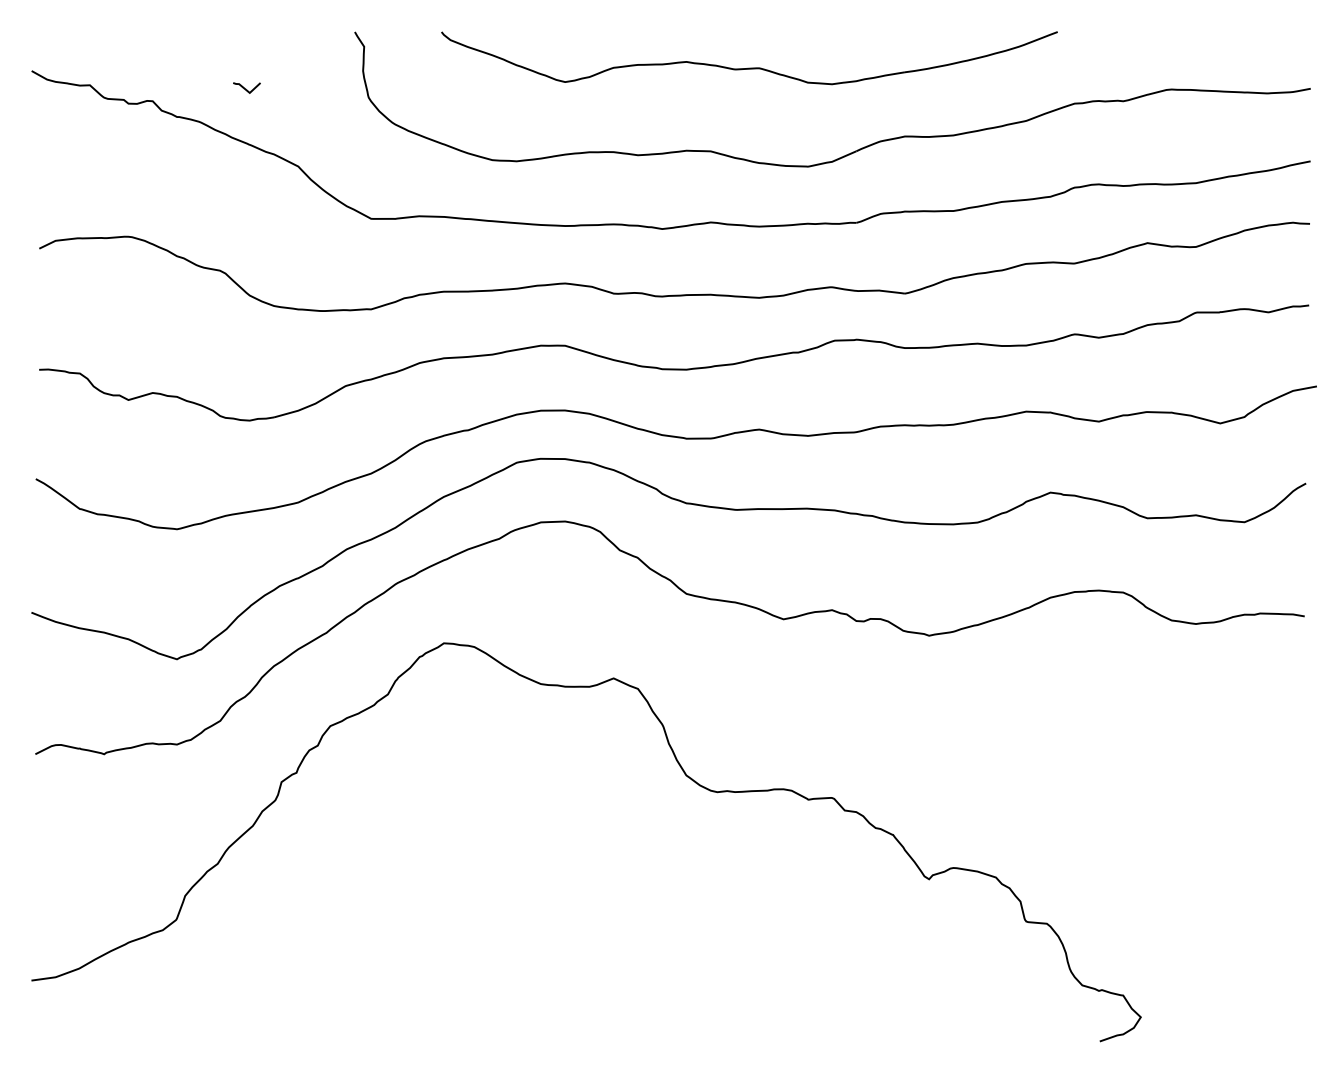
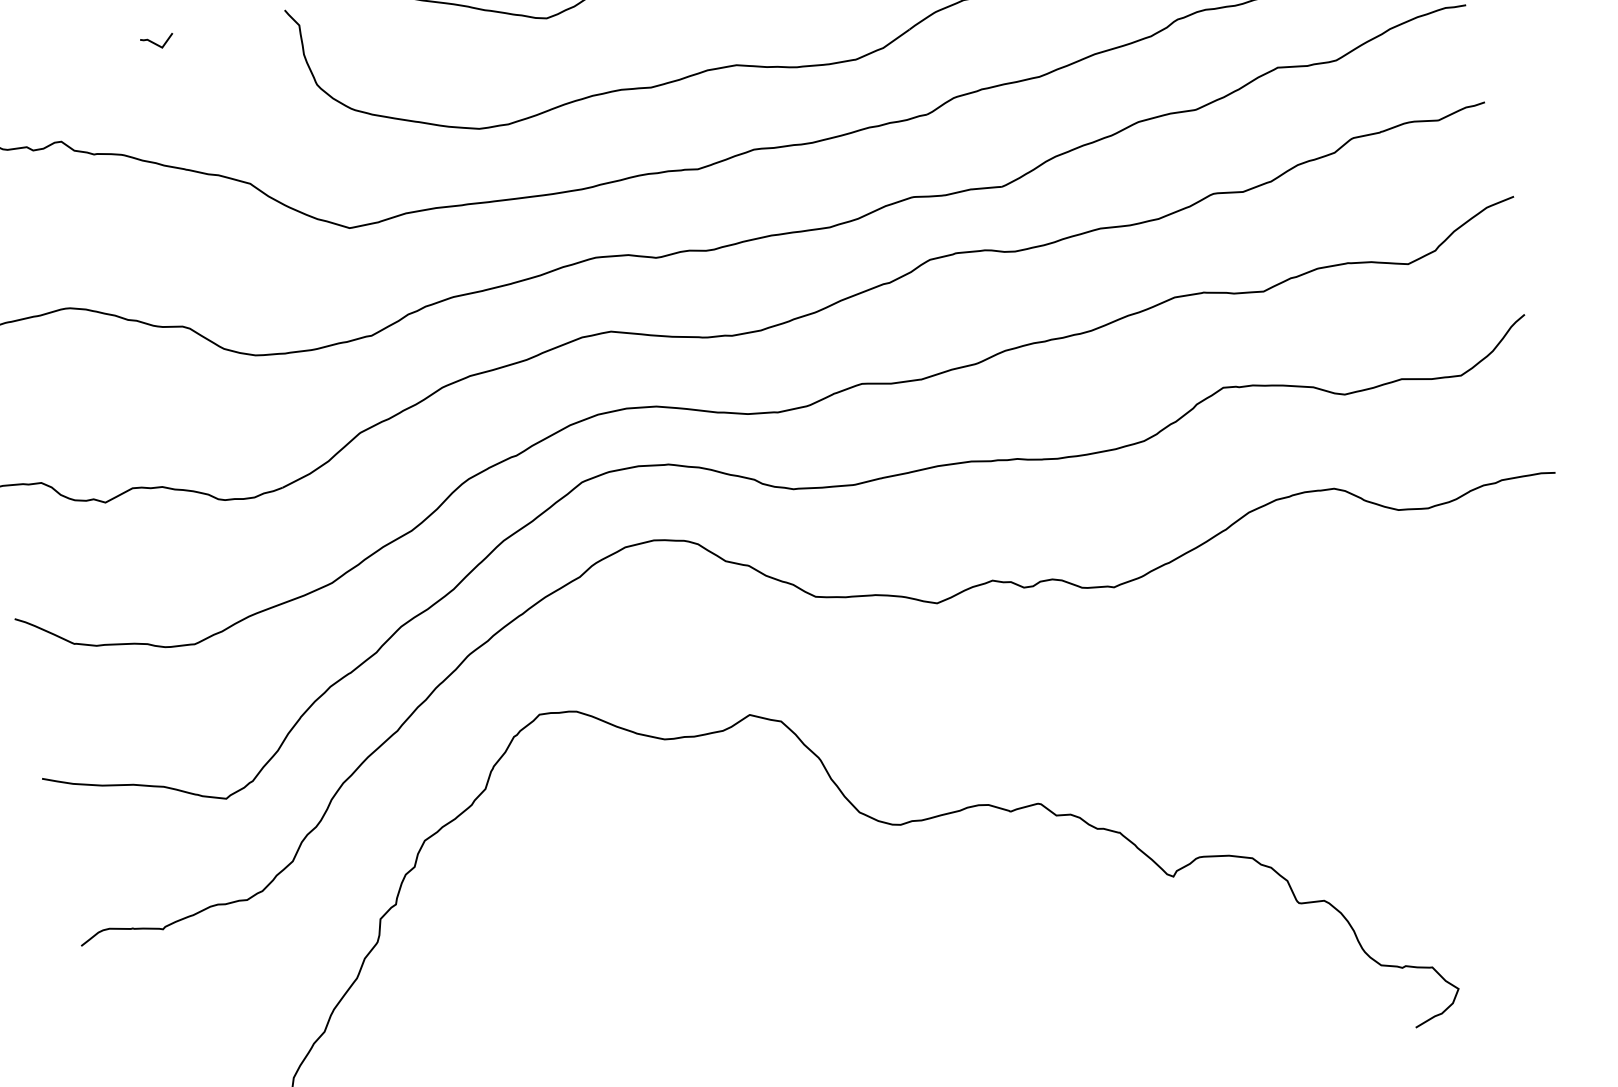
curve: (245, 88) -> (156, 43), moved

